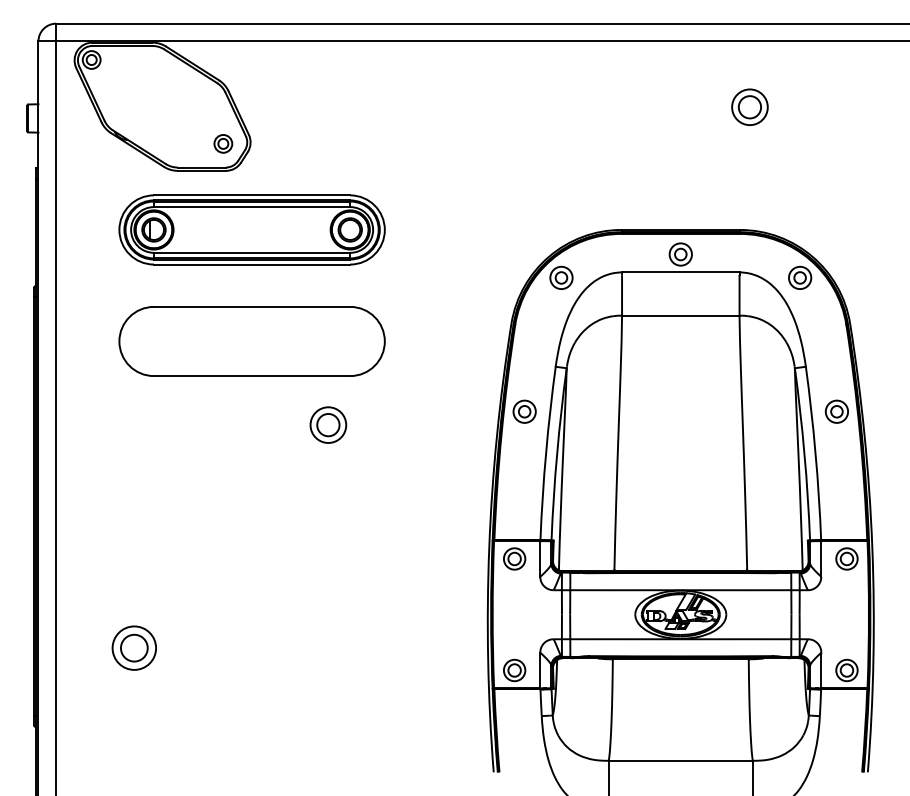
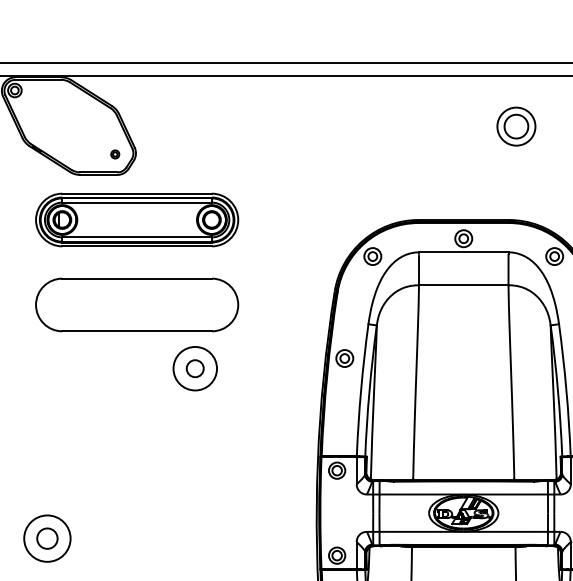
part: (749, 106) -> (516, 125), size x1.4
part: (223, 143) -> (115, 154), size x0.6
circle: (328, 424) -> (195, 368), size x1.6
circle: (134, 647) -> (47, 538), size x1.4

